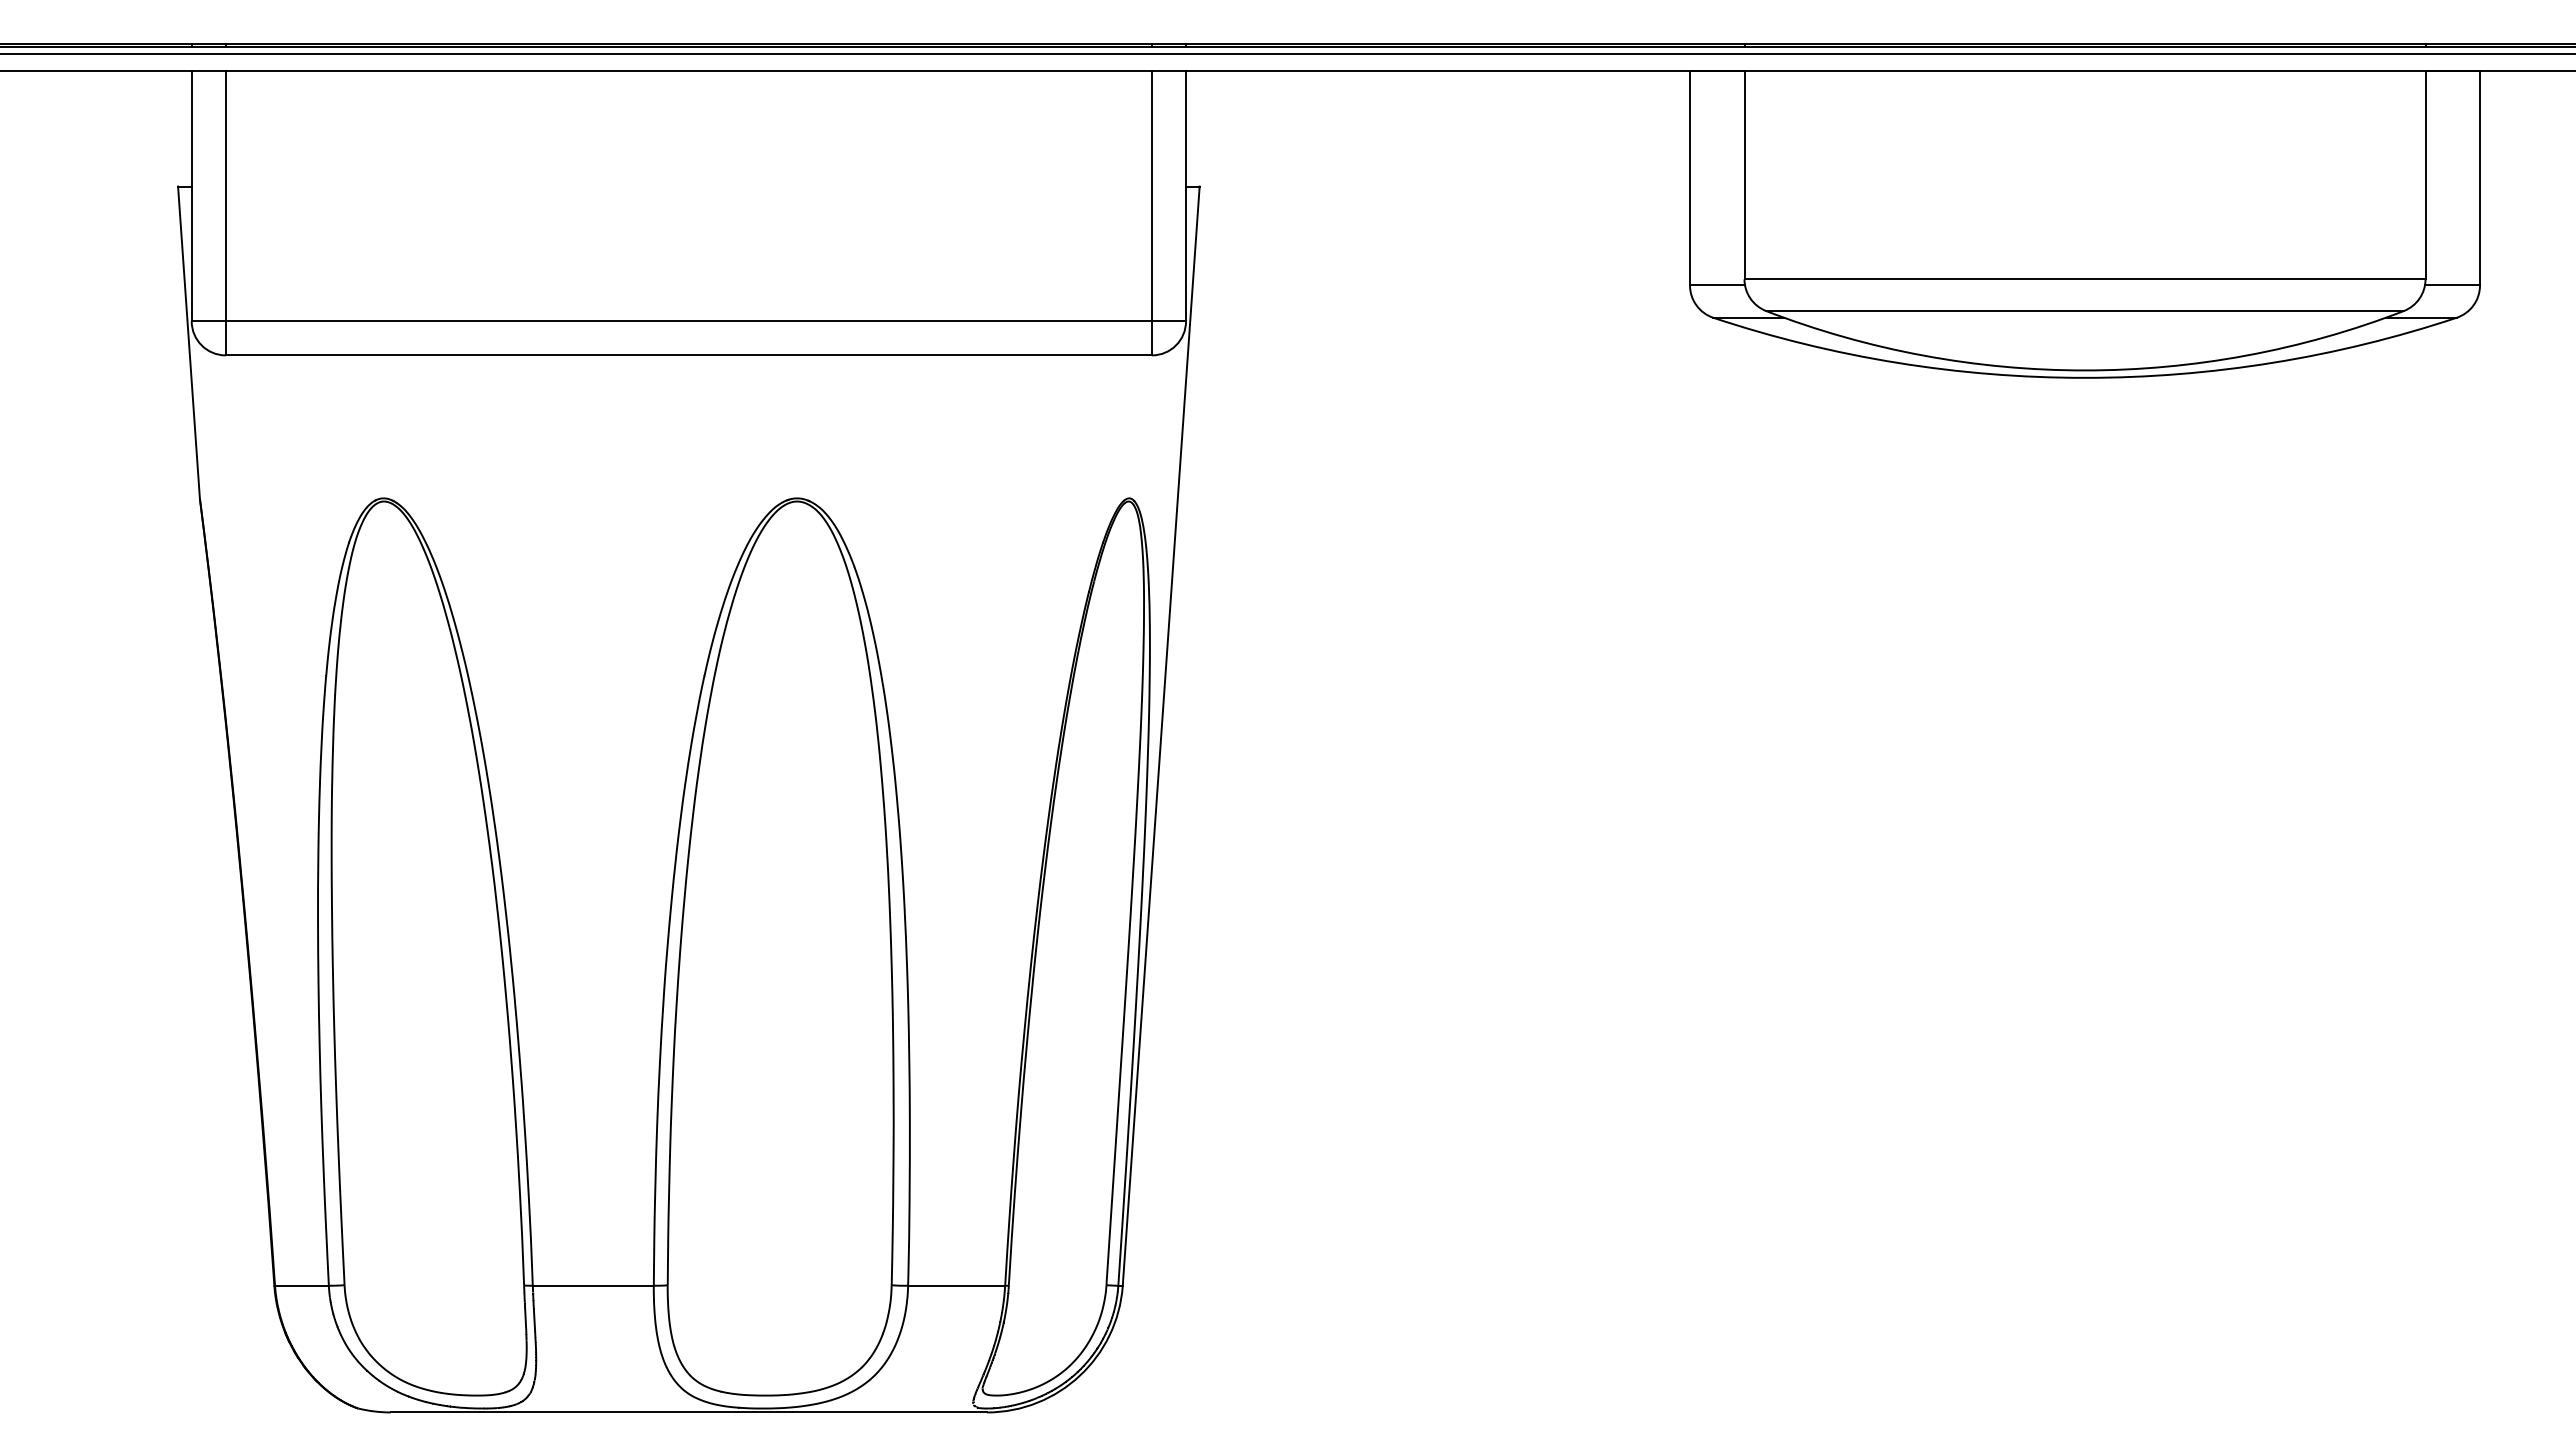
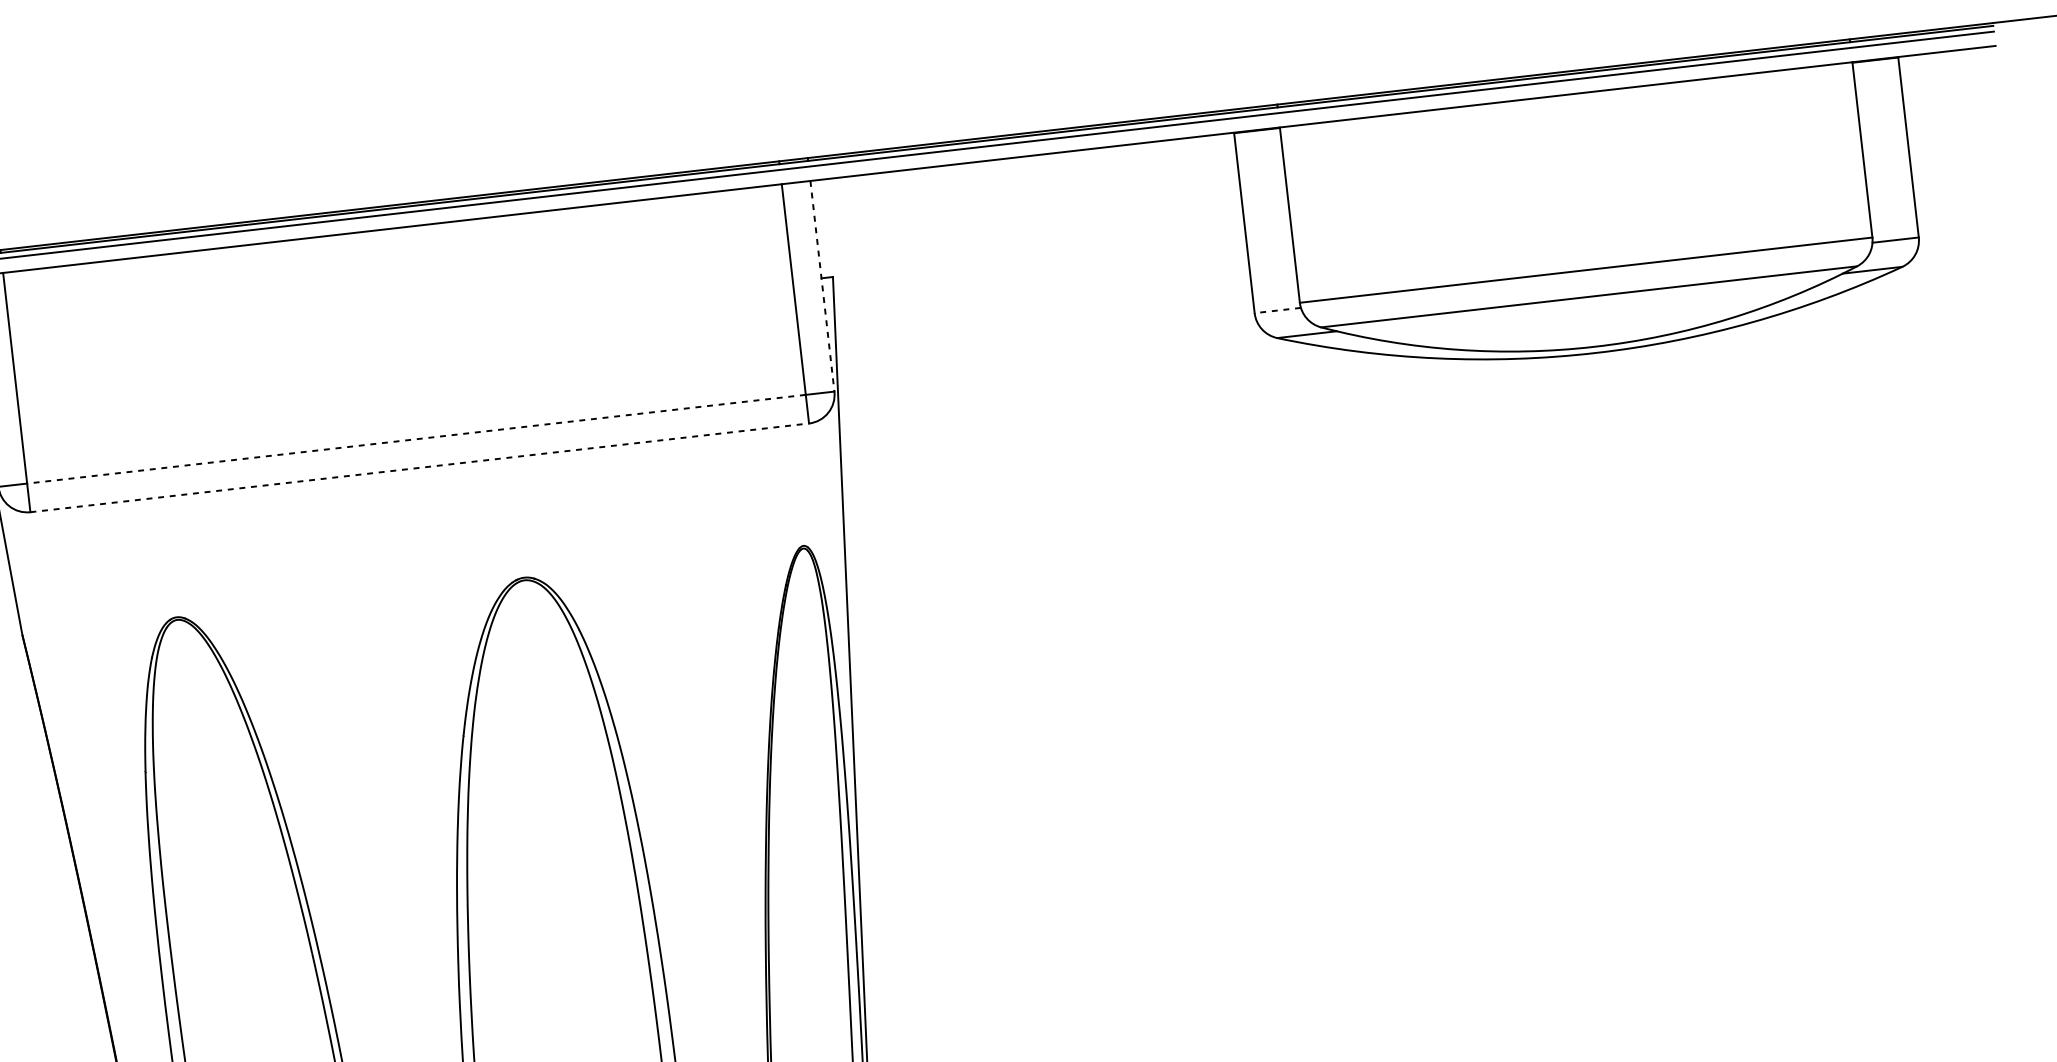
line: (1186, 196) -> (822, 286), solid -> dashed
line: (1717, 285) -> (1277, 310), solid -> dashed
line: (688, 321) -> (416, 439), solid -> dashed
line: (689, 355) -> (420, 467), solid -> dashed

